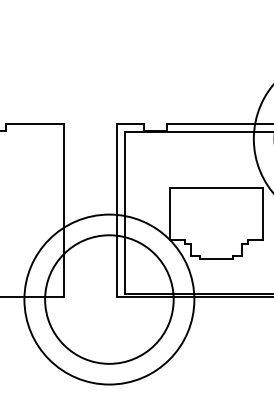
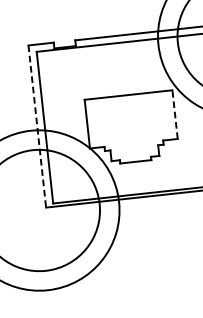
line: (116, 211) -> (37, 127), solid -> dashed
line: (263, 214) -> (175, 114), solid -> dashed

